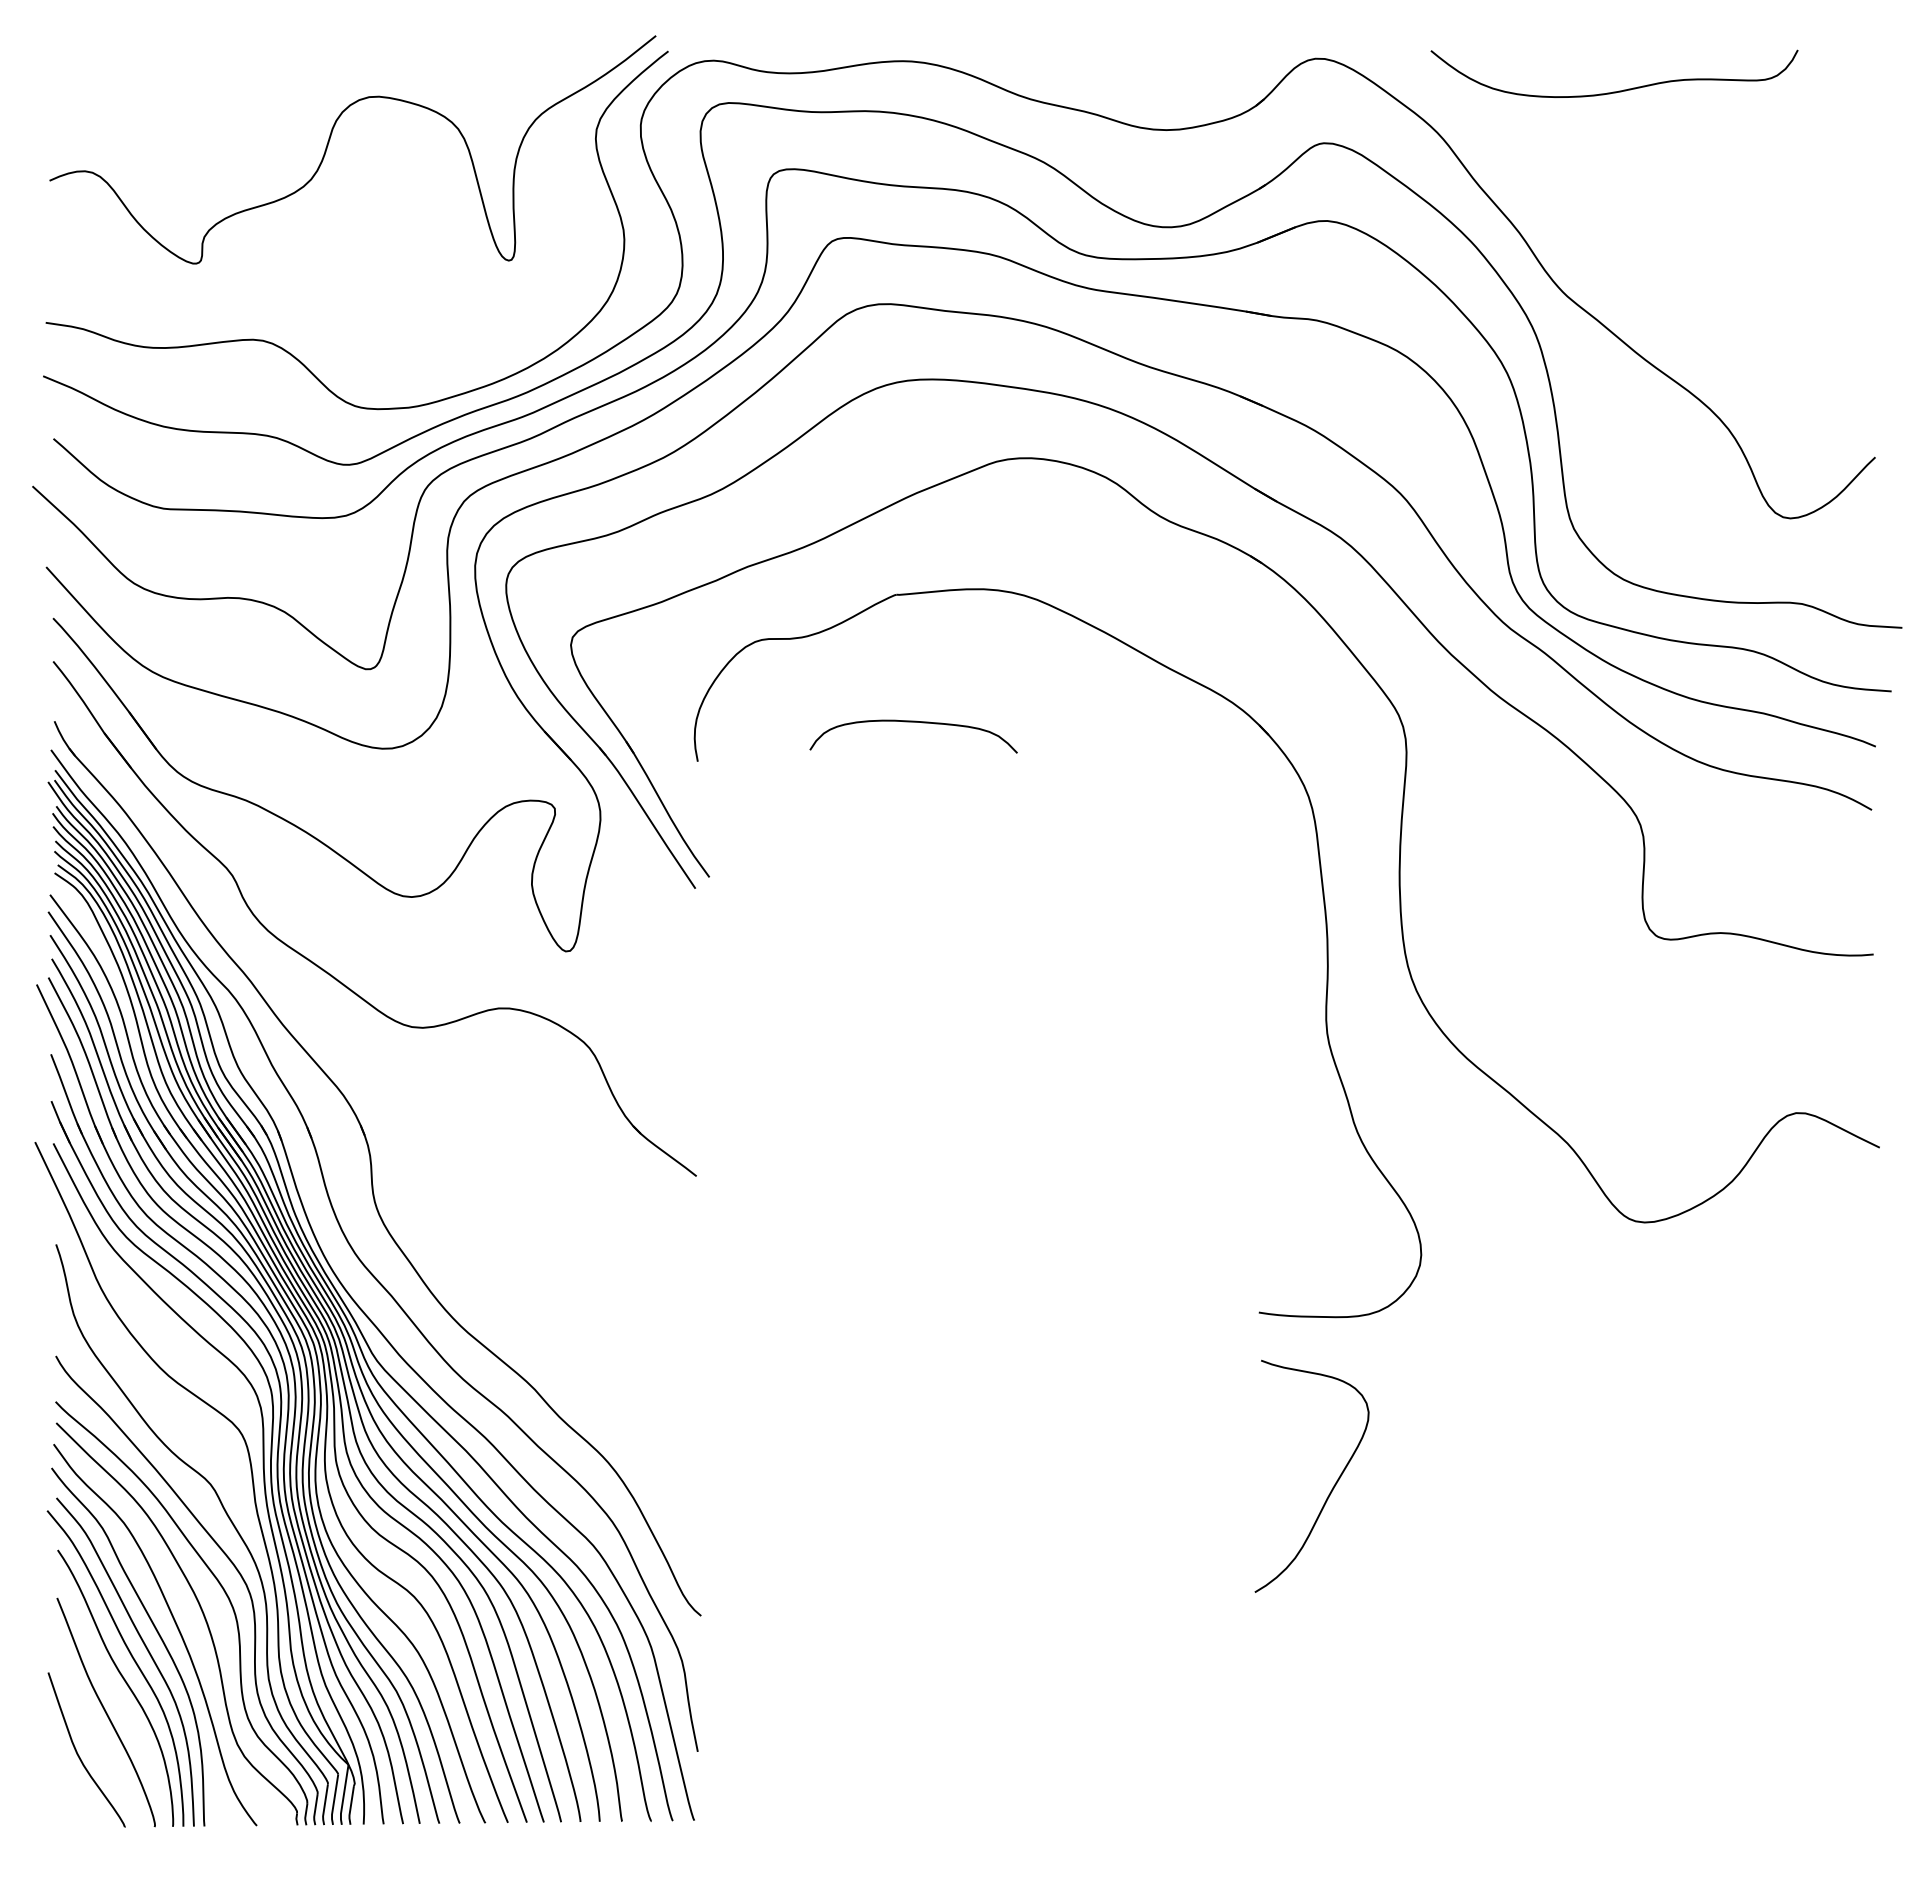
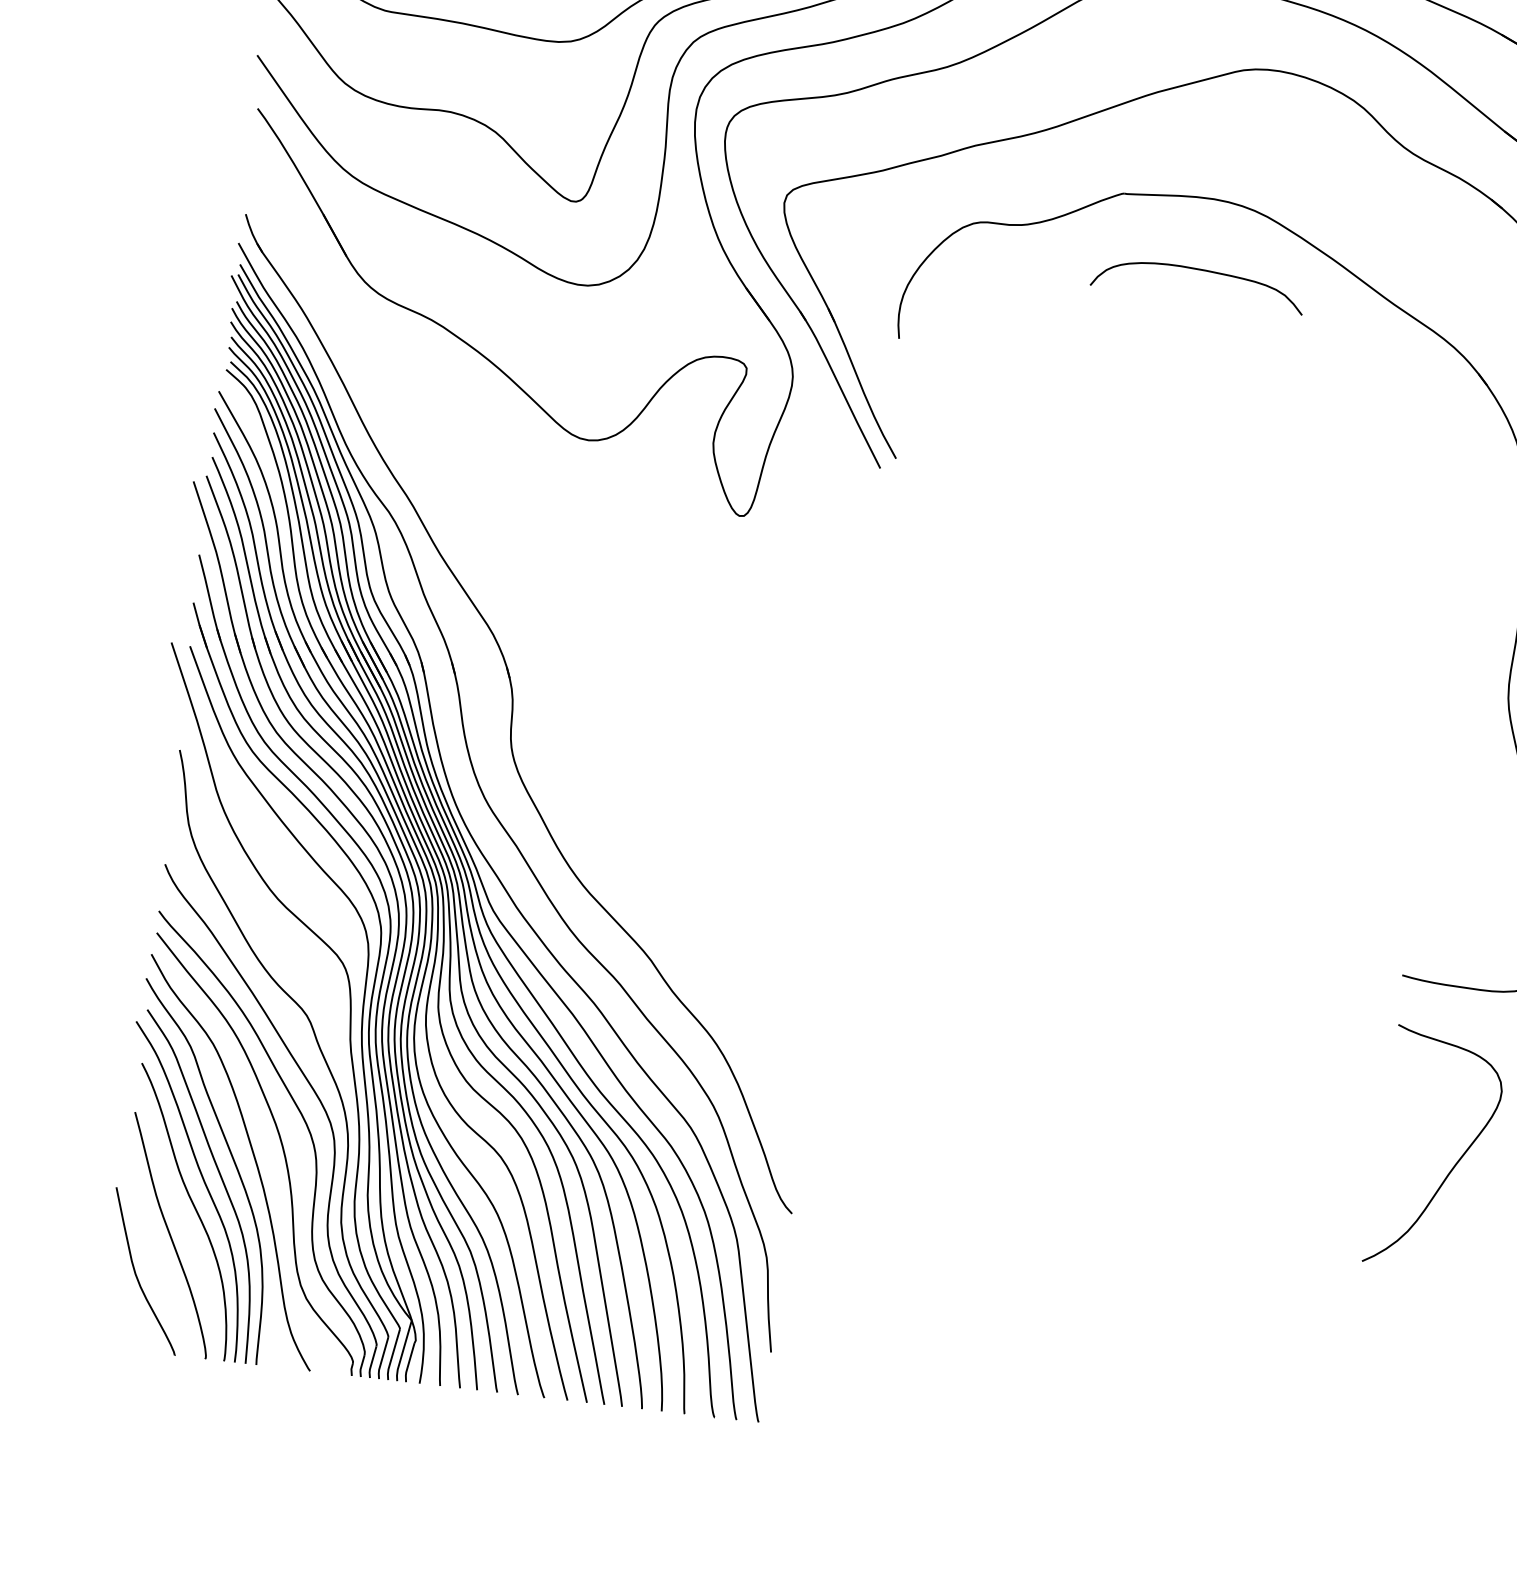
curve: (913, 722) -> (1199, 270), moved
part: (330, 973) -> (495, 508), removed

